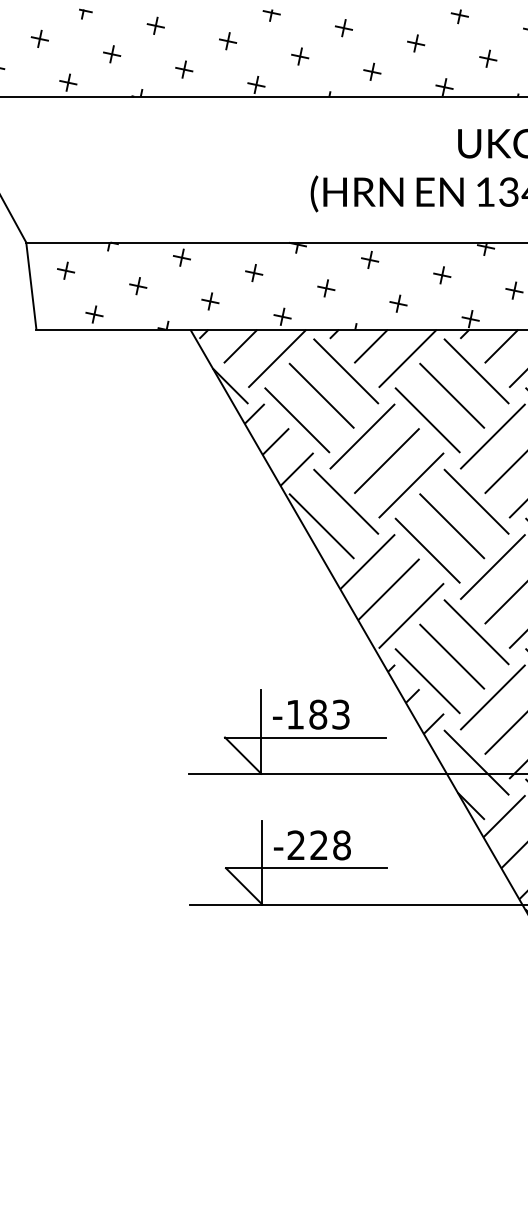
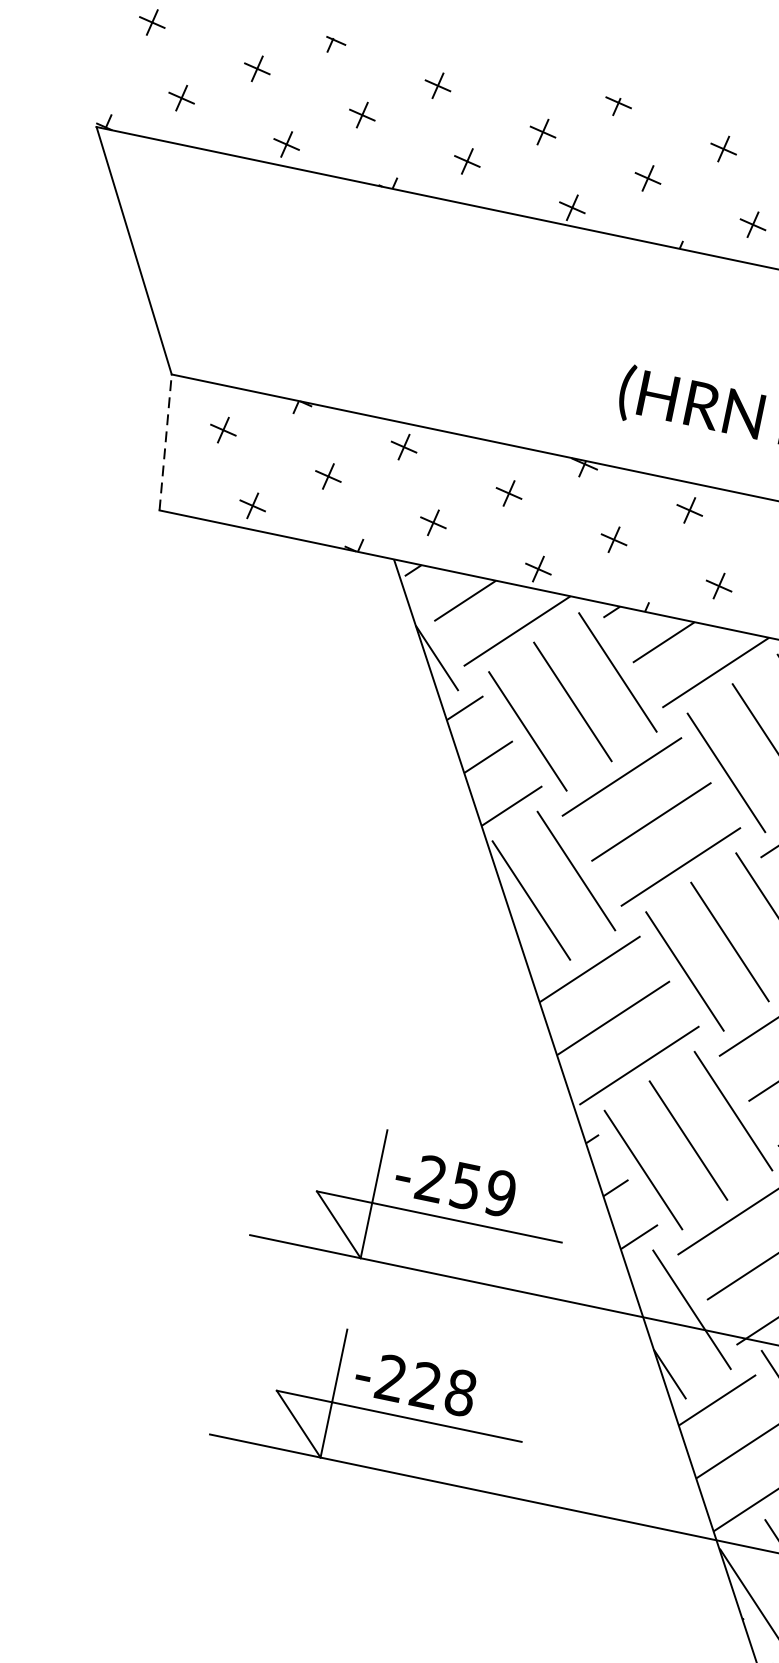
line: (31, 286) -> (165, 443), solid -> dashed
text: (317, 714) -> (465, 1185), -183 -> -259

